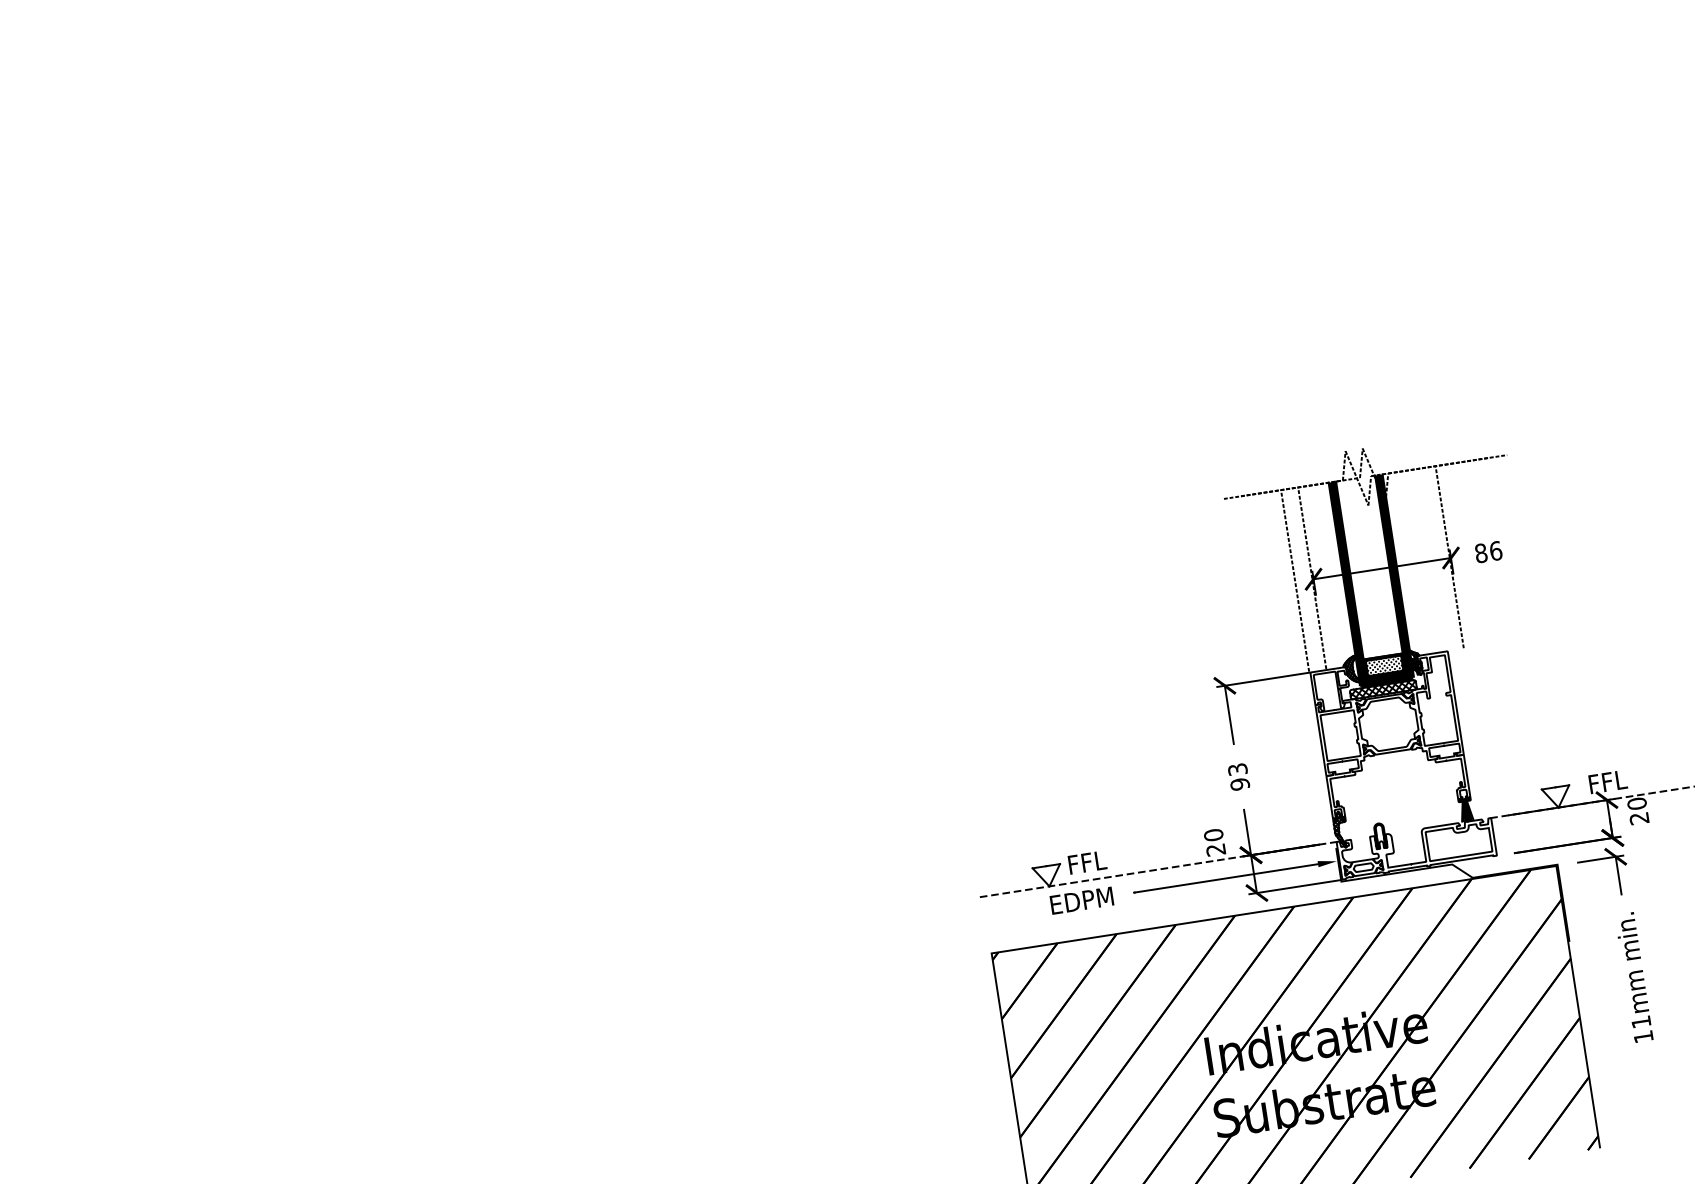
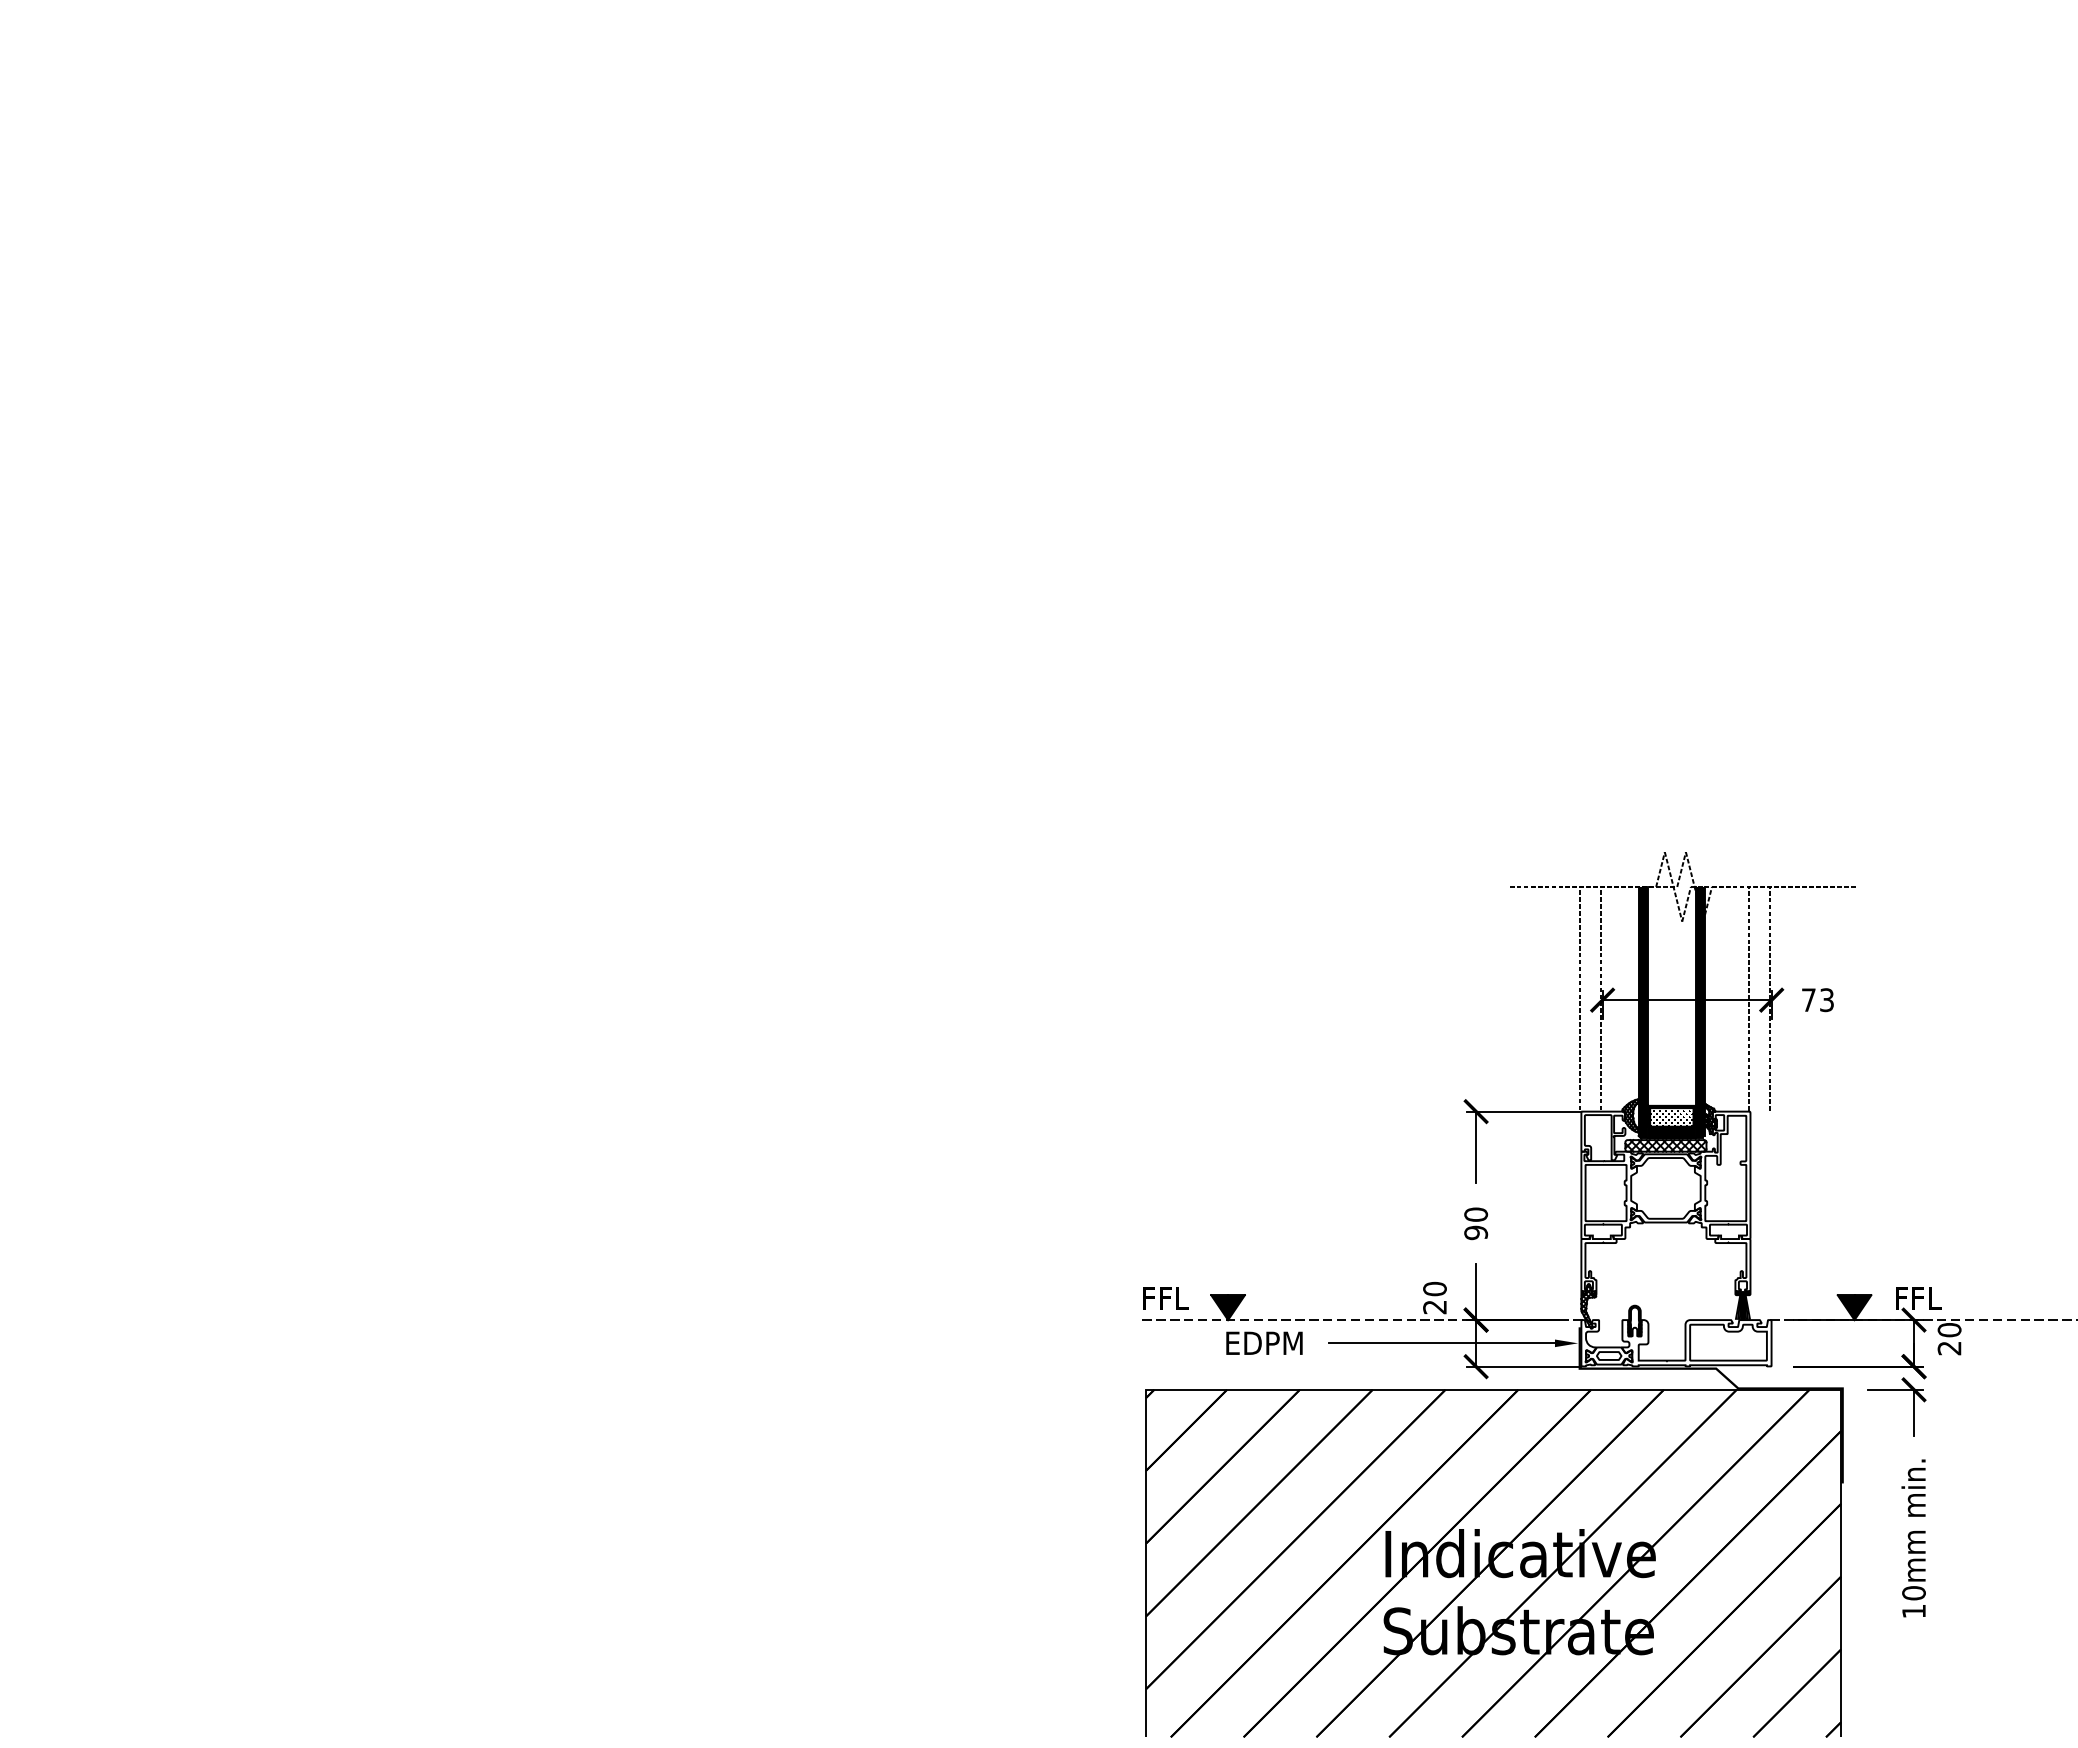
text: (1488, 552) -> (1817, 1000), 86 -> 73
line: (1432, 559) -> (1749, 998), added
text: (1238, 769) -> (1476, 1214), 93 -> 90
fill: (1556, 797) -> (1854, 1307), added
text: (1086, 862) -> (1165, 1298), moved
fill: (1047, 876) -> (1227, 1307), added
text: (1640, 1022) -> (1913, 1593), 11mm -> 10mm

